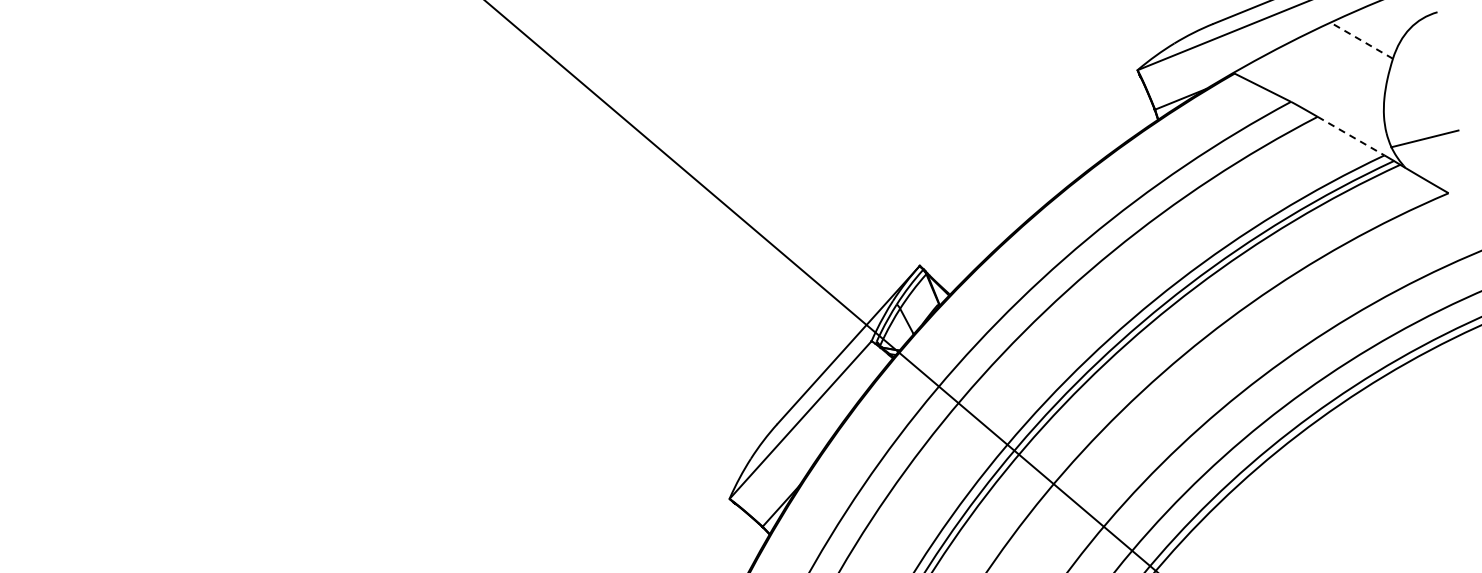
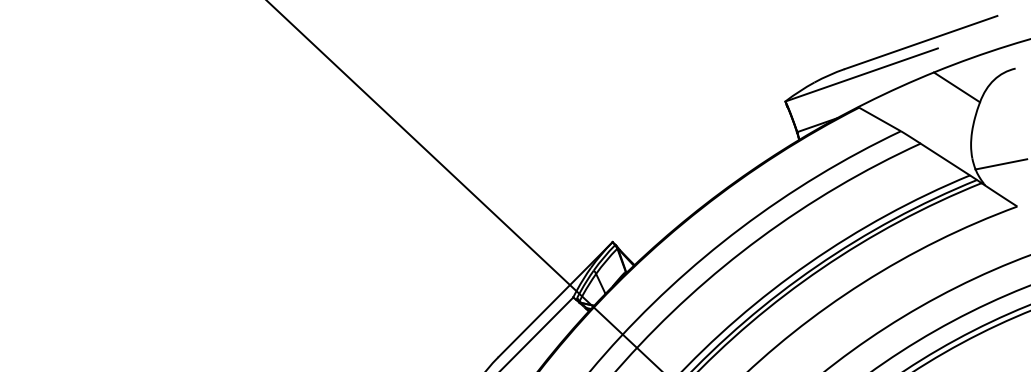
line: (1361, 40) -> (956, 87), dashed -> solid
line: (1351, 136) -> (945, 159), dashed -> solid

